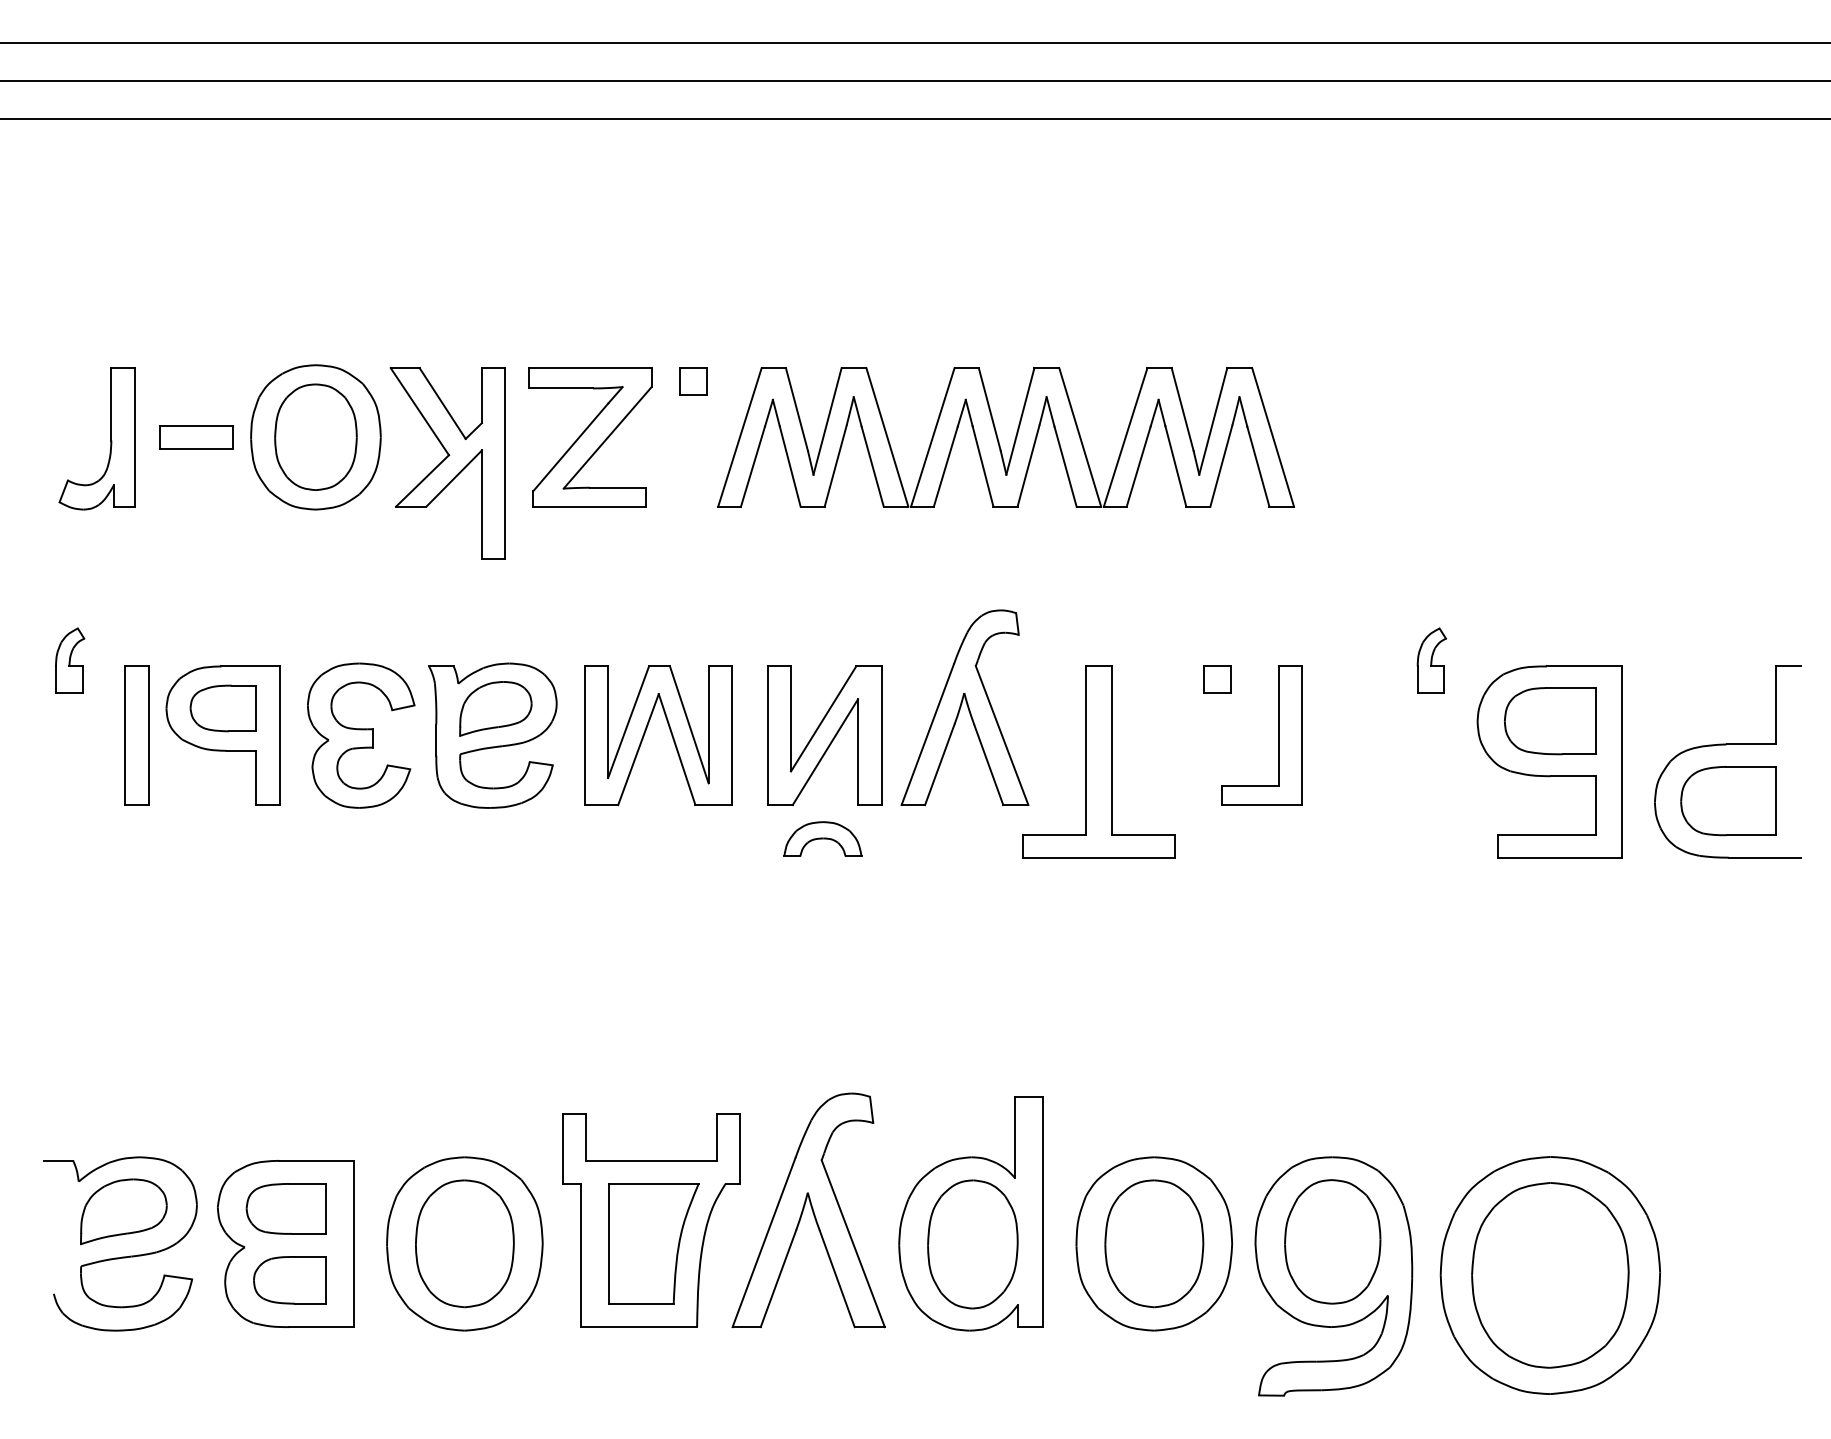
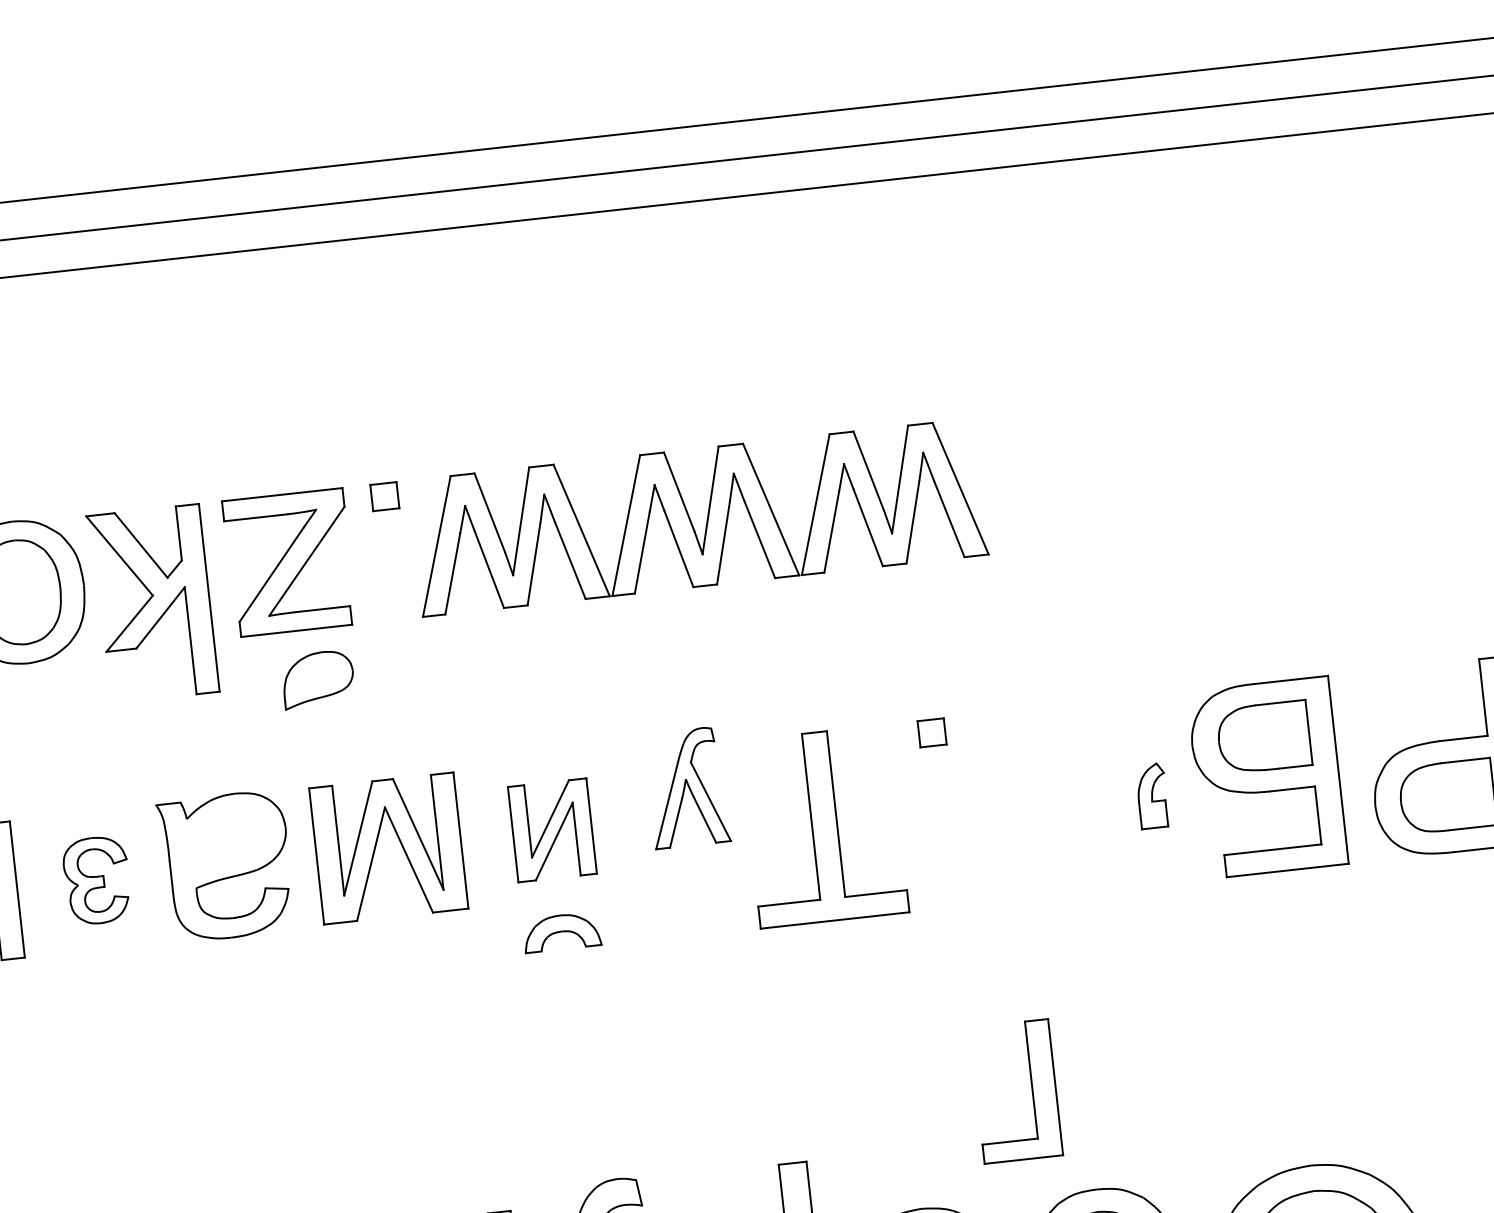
part: (1431, 660) -> (1152, 795), moved
part: (964, 707) -> (686, 787), size x0.6
part: (495, 708) -> (317, 679), moved
part: (361, 735) -> (97, 880), size x0.6
part: (824, 735) -> (552, 830), size x0.7
part: (1278, 735) -> (1032, 1089), moved

